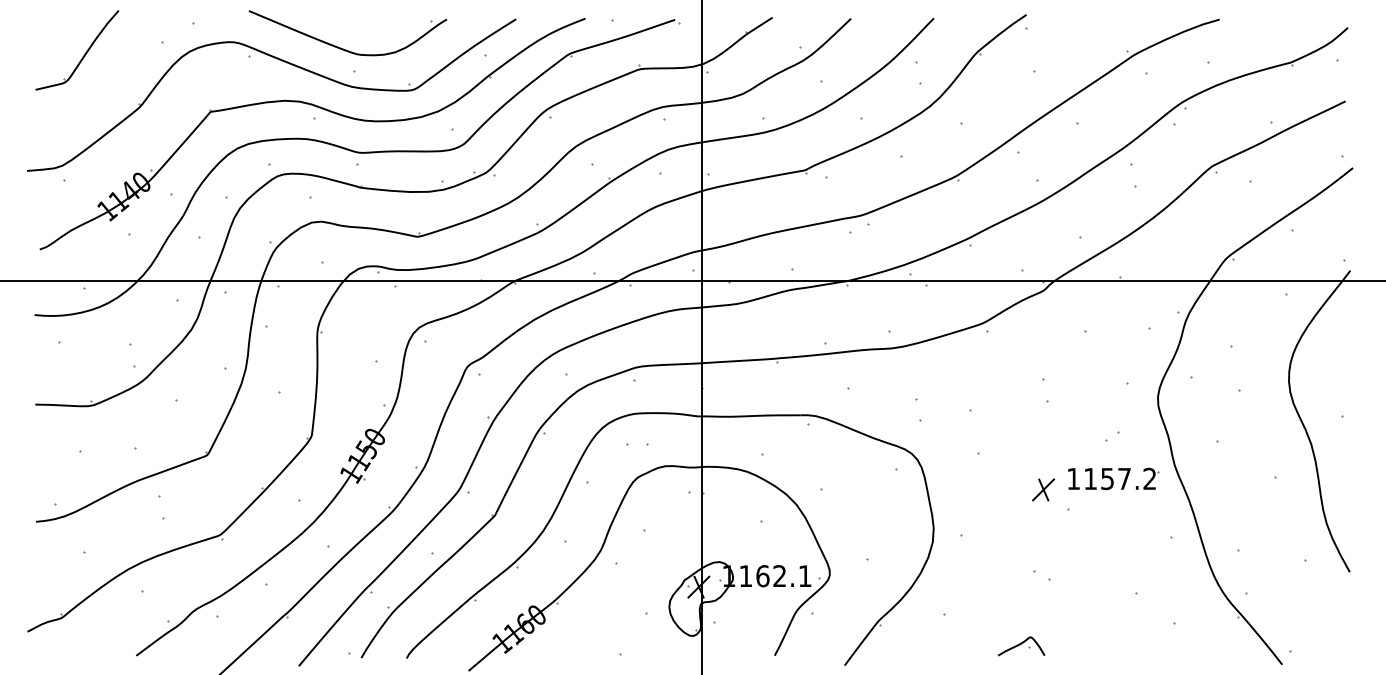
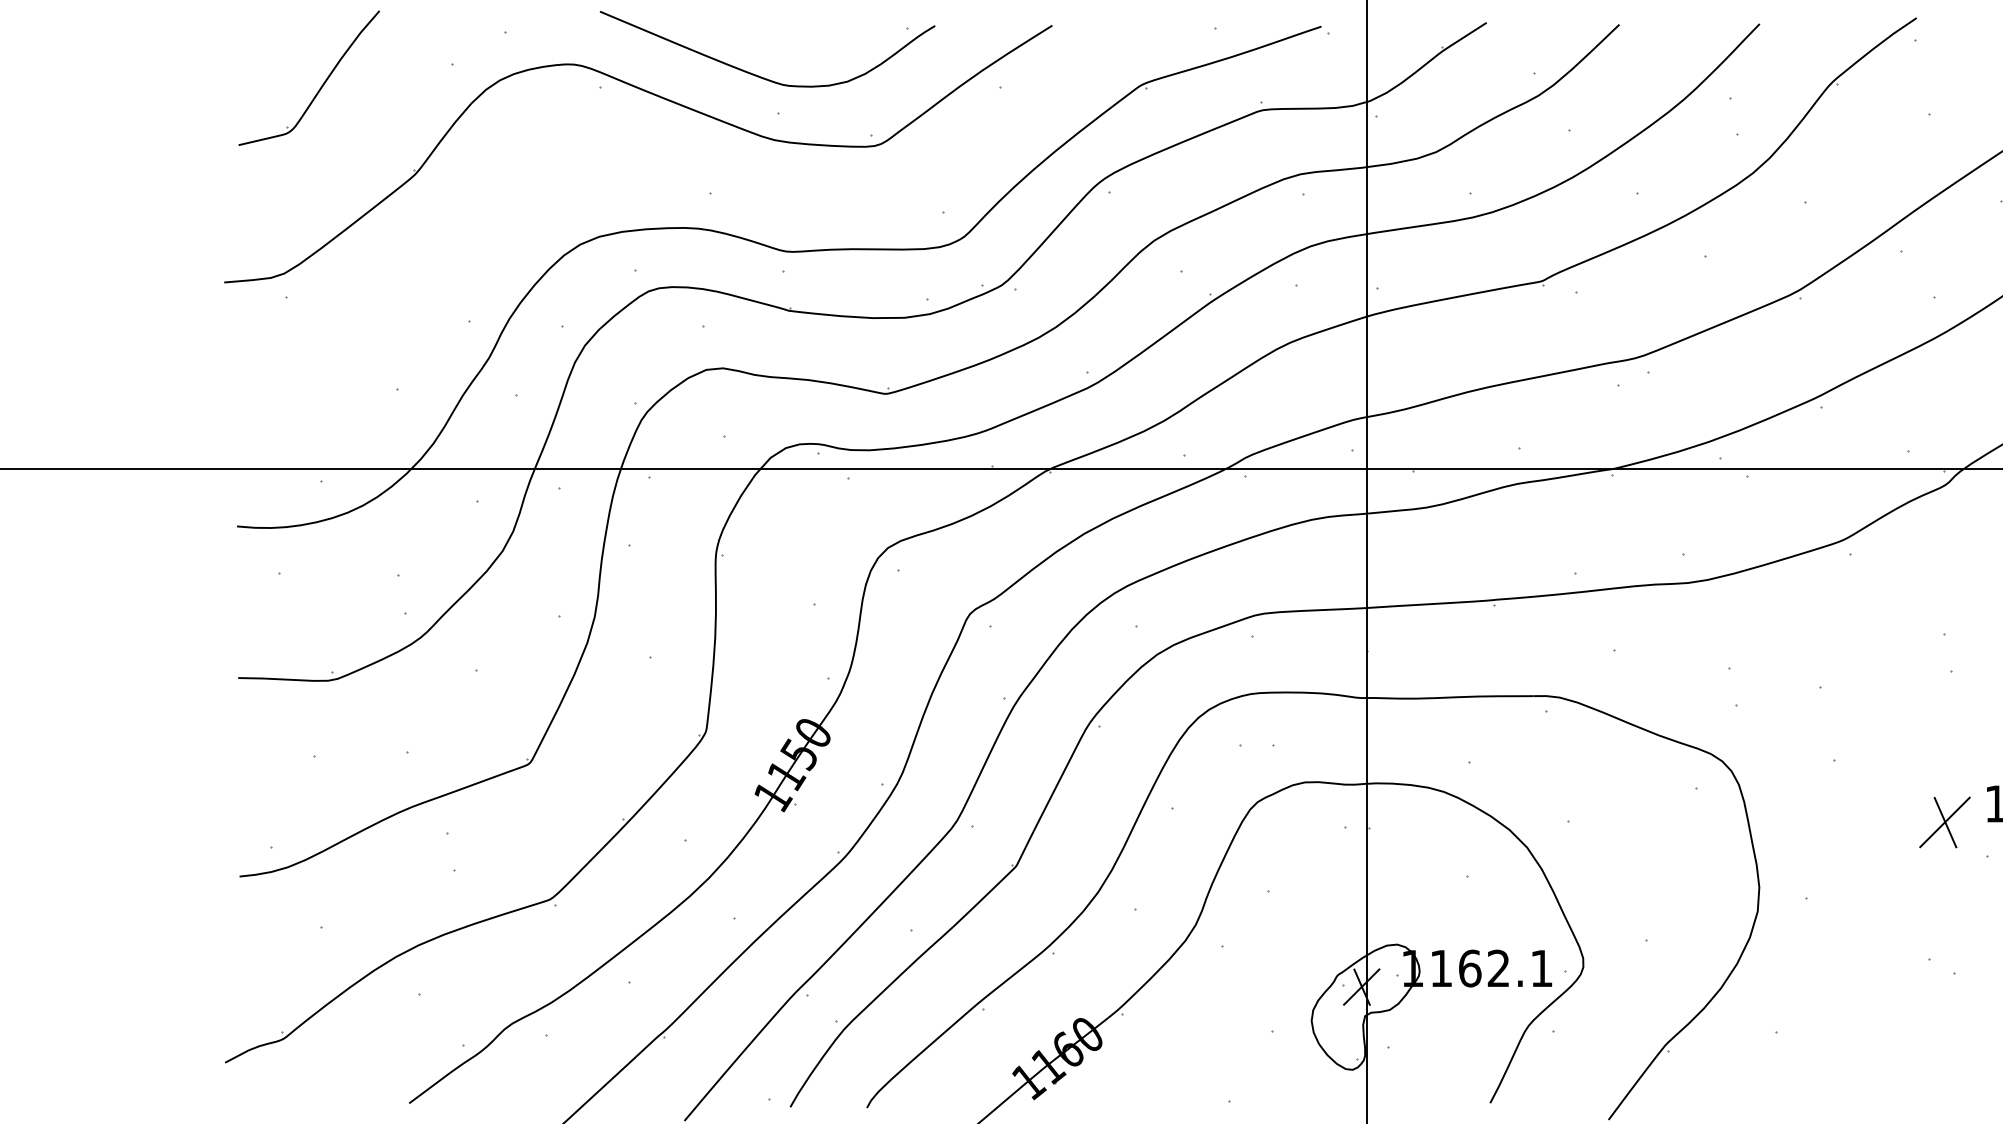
part: (324, 110) -> (727, 180), removed
part: (1043, 489) -> (1945, 821), size x1.4
part: (1021, 646) -> (1907, 1087), removed

